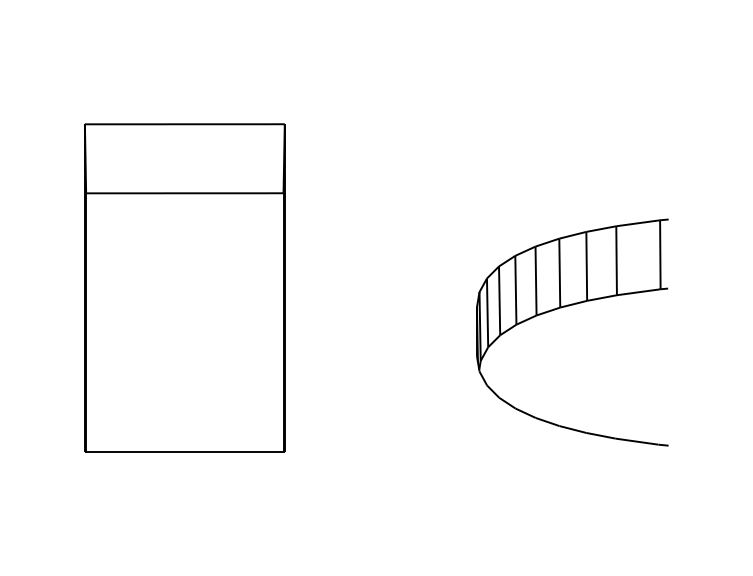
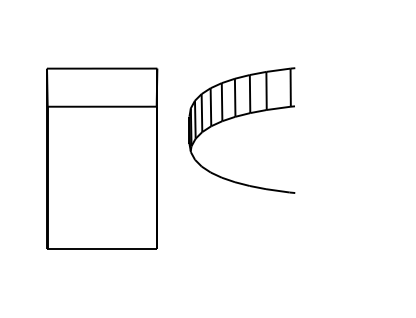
part: (563, 308) -> (237, 117), moved

